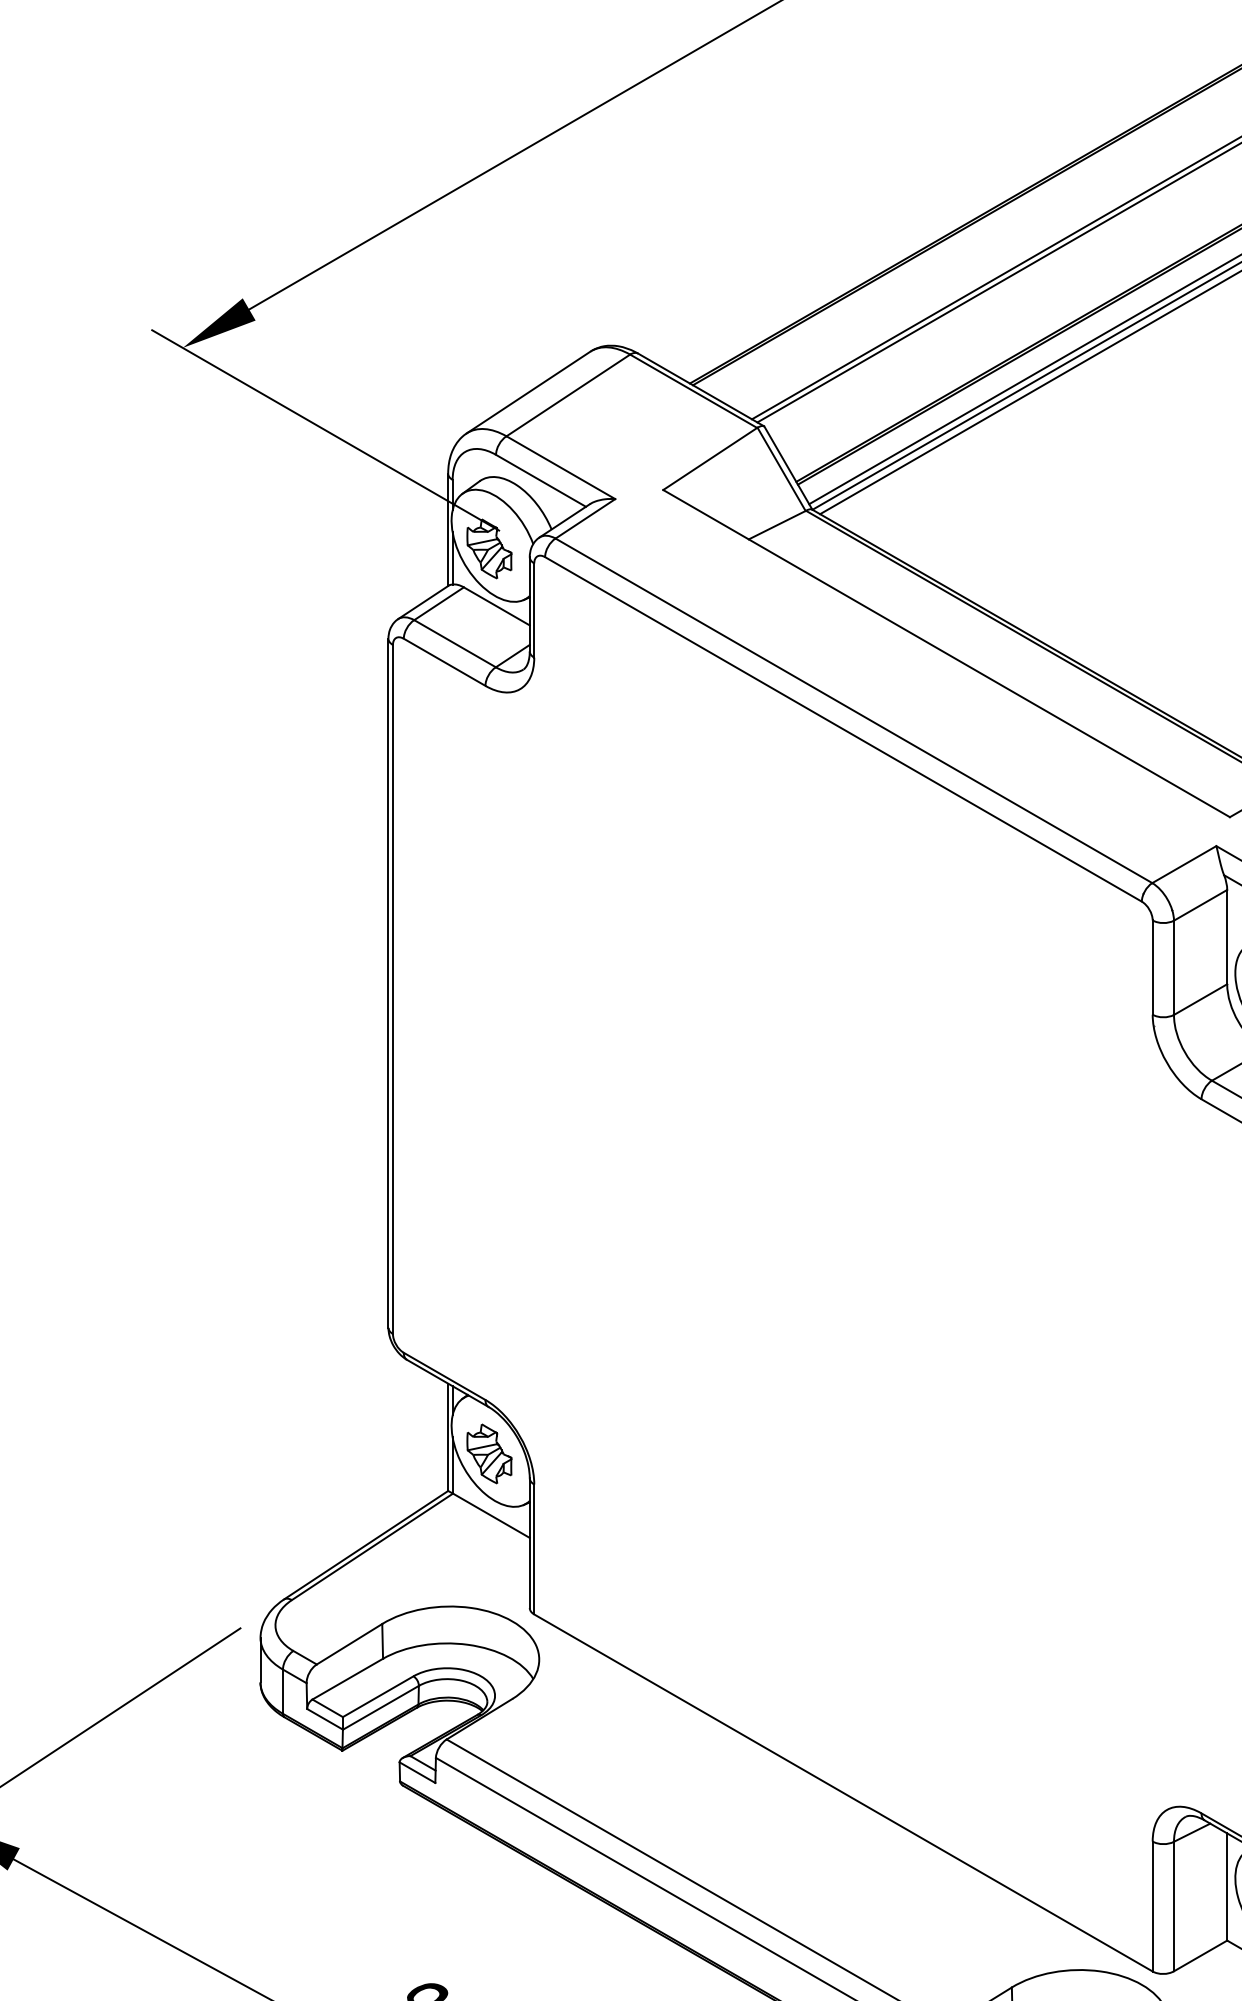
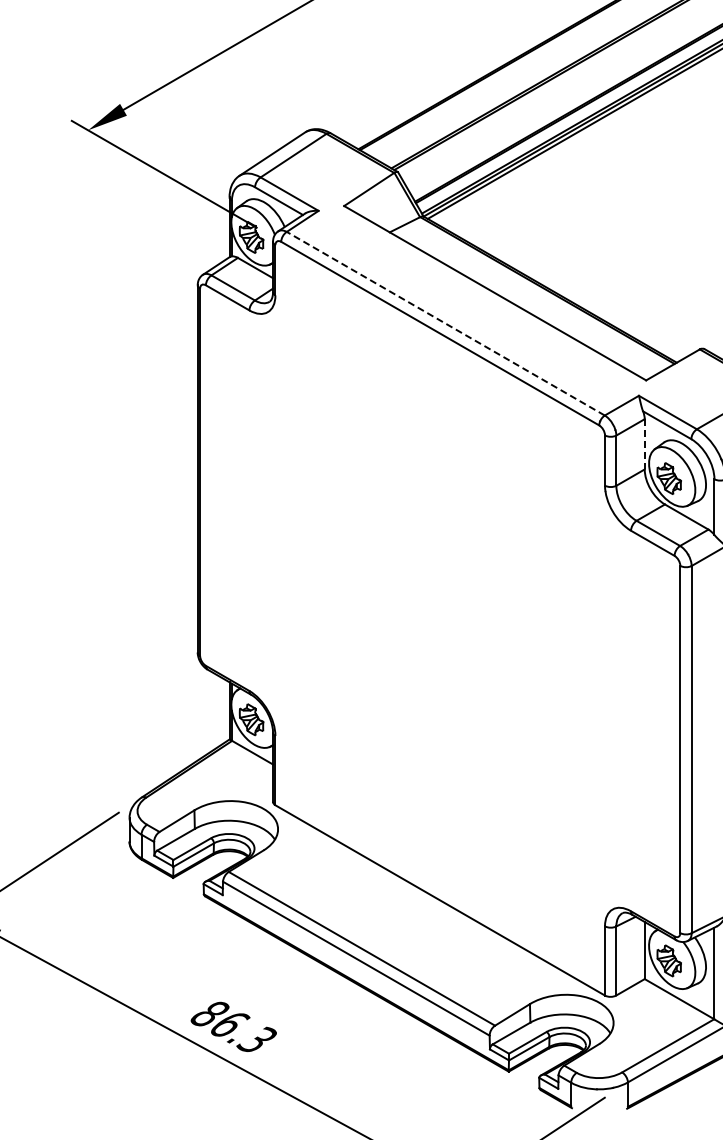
line: (853, 710) -> (445, 323), solid -> dashed
line: (1226, 937) -> (644, 444), solid -> dashed

